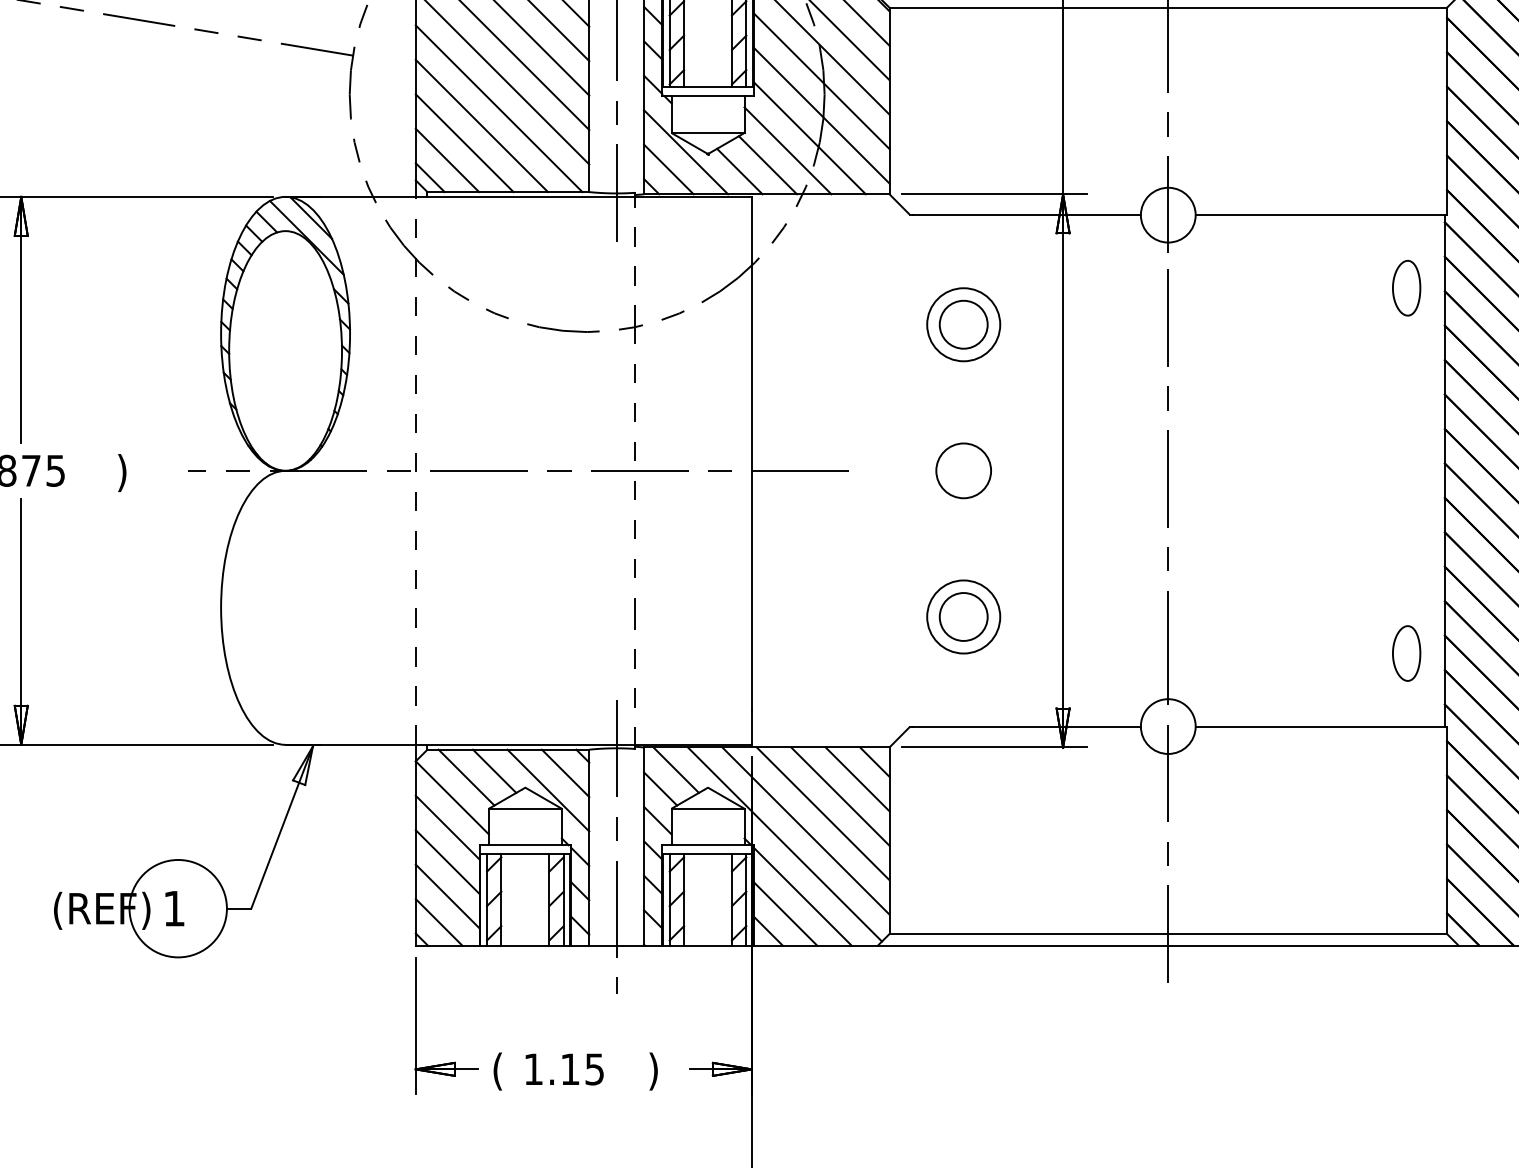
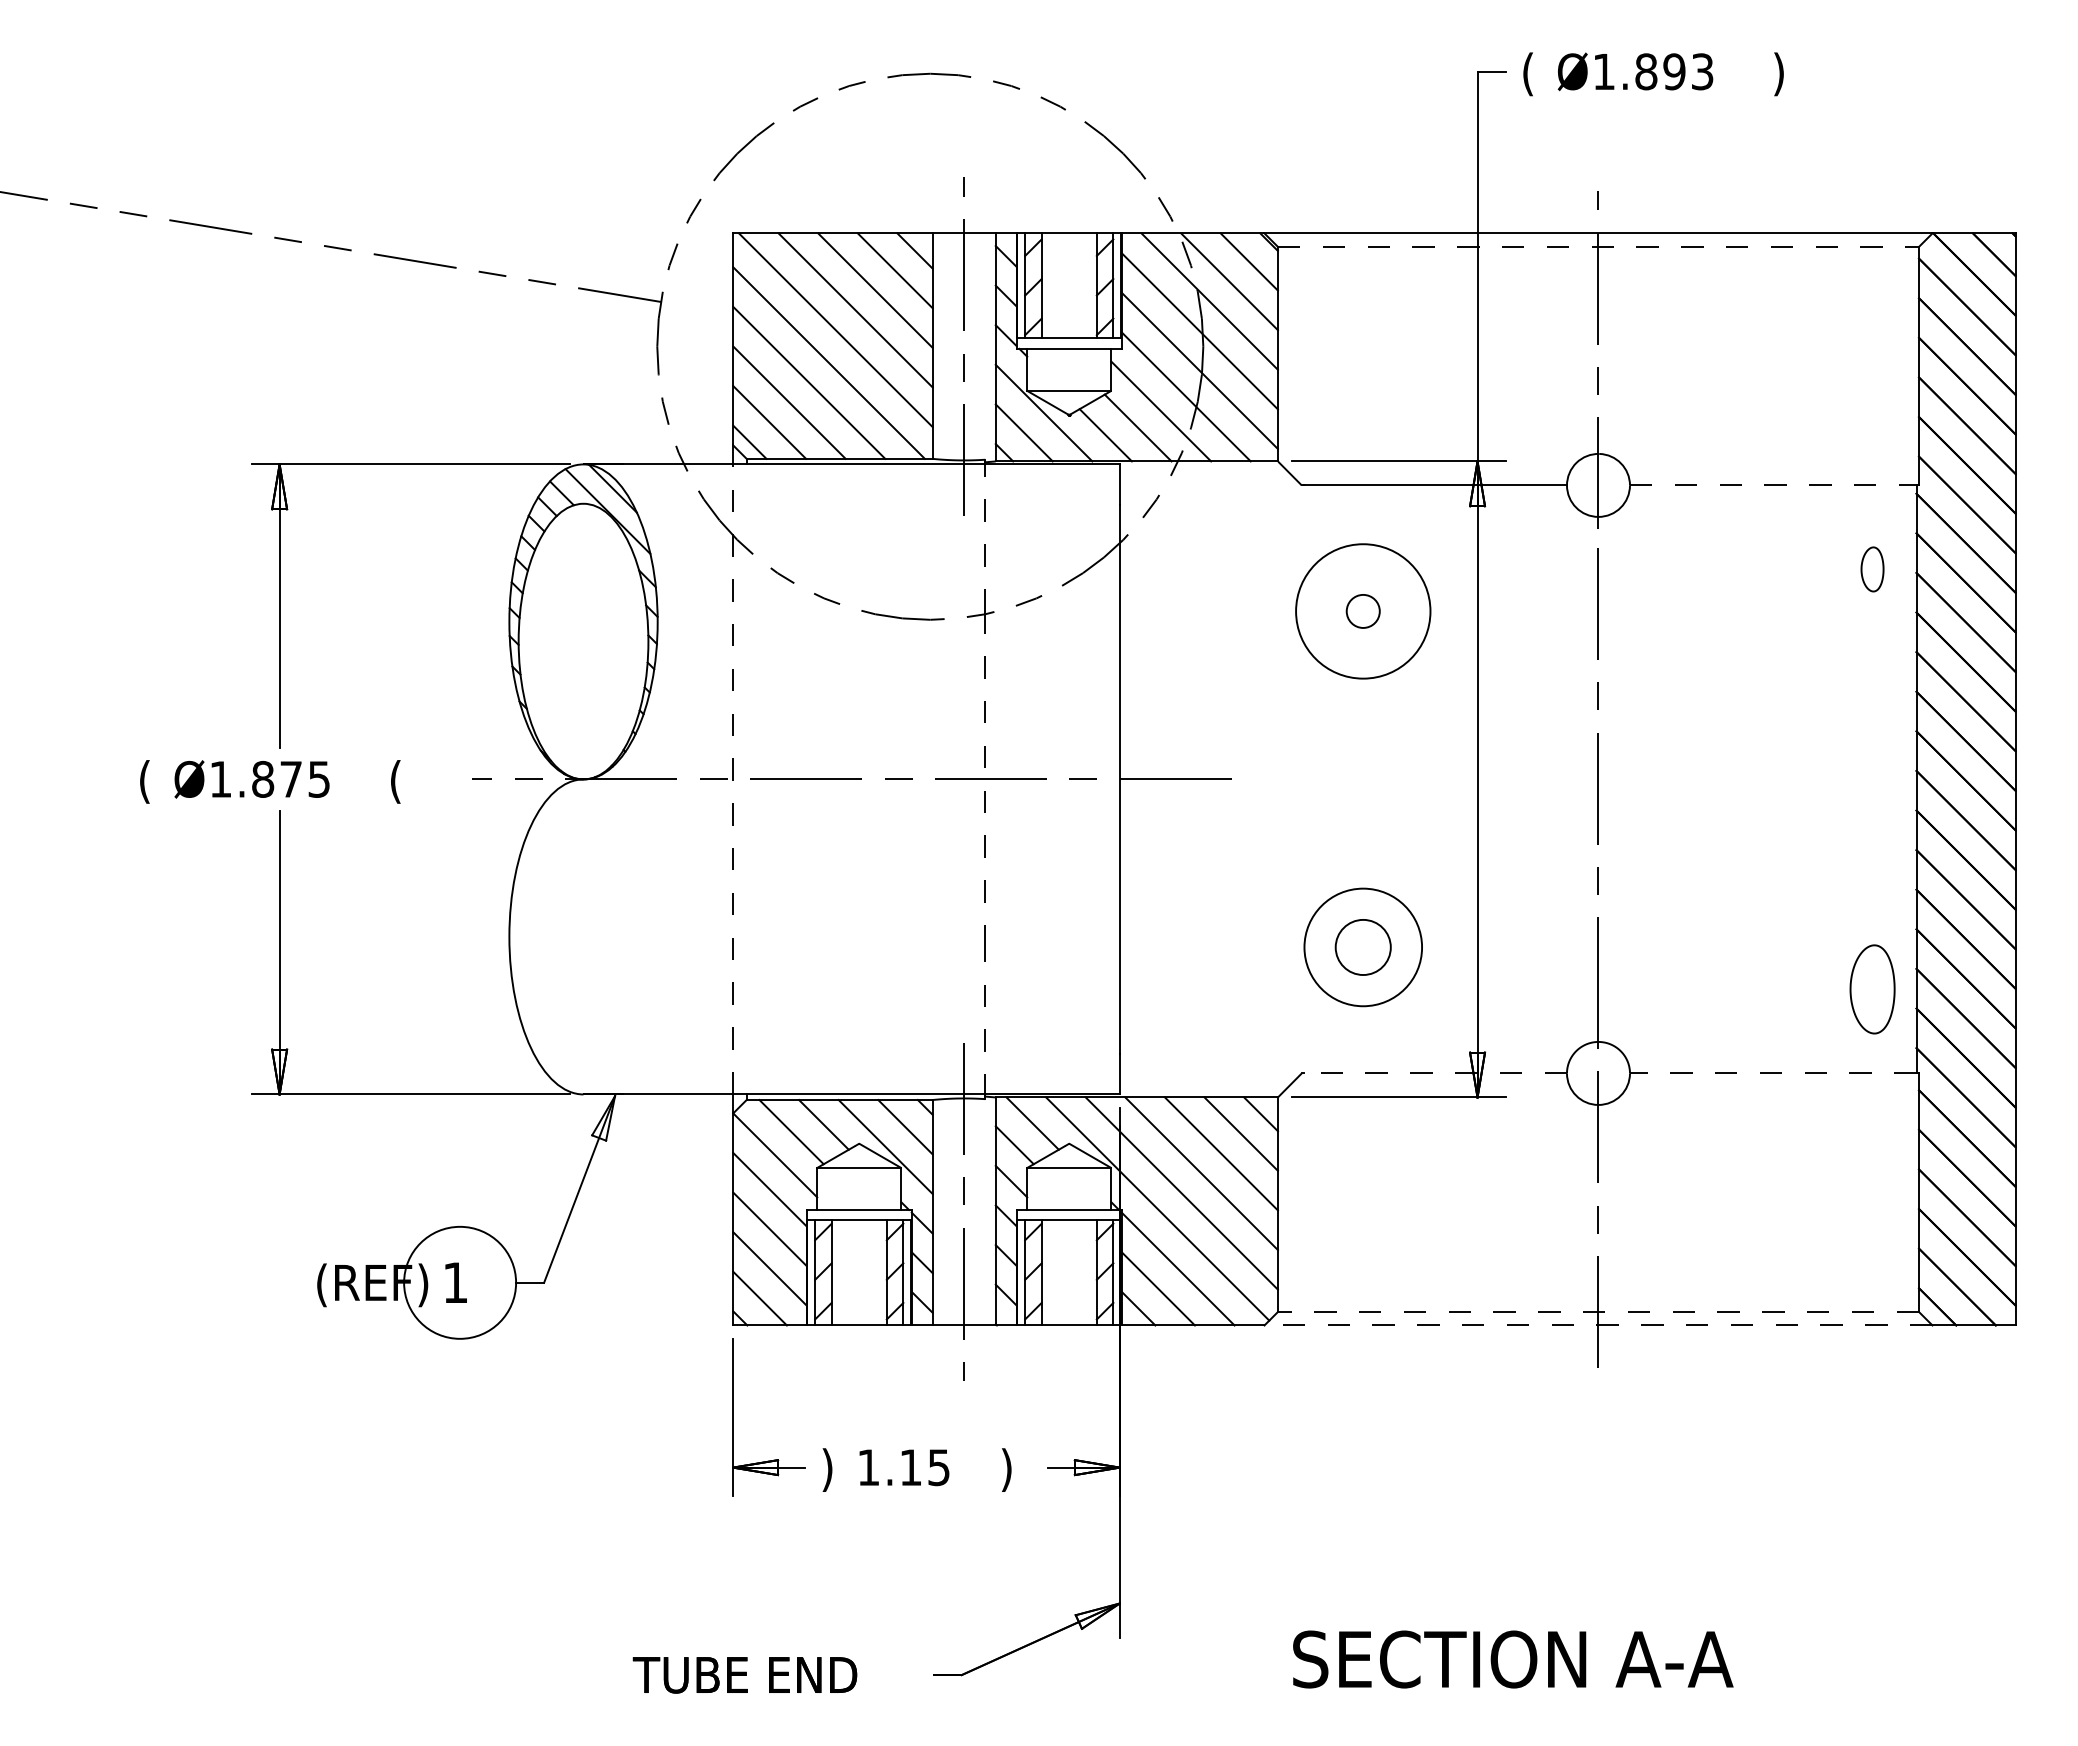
line: (1168, 7) -> (1598, 246), solid -> dashed
line: (1320, 215) -> (1773, 485), solid -> dashed
part: (1406, 288) -> (1872, 569), size x0.7
circle: (963, 323) -> (1362, 610), size x0.6
circle: (963, 324) -> (1363, 611), size x1.6
circle: (963, 470) -> (1362, 779), removed
text: (122, 472) -> (395, 781), ) -> (
circle: (963, 617) -> (1363, 947), size x1.4
part: (1406, 653) -> (1872, 989), size x1.4
line: (1026, 726) -> (1435, 1073), solid -> dashed
line: (1319, 726) -> (1772, 1073), solid -> dashed
line: (1168, 934) -> (1598, 1312), solid -> dashed
line: (1168, 945) -> (1598, 1325), solid -> dashed
text: (497, 1071) -> (827, 1469), ( -> )

